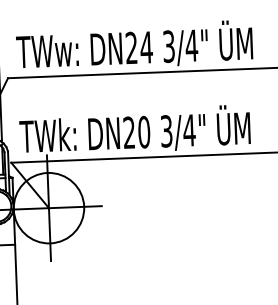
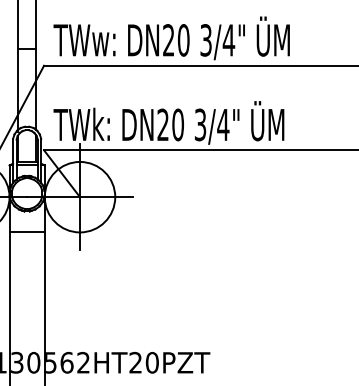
text: (146, 47) -> (183, 40), DN24 -> DN20

